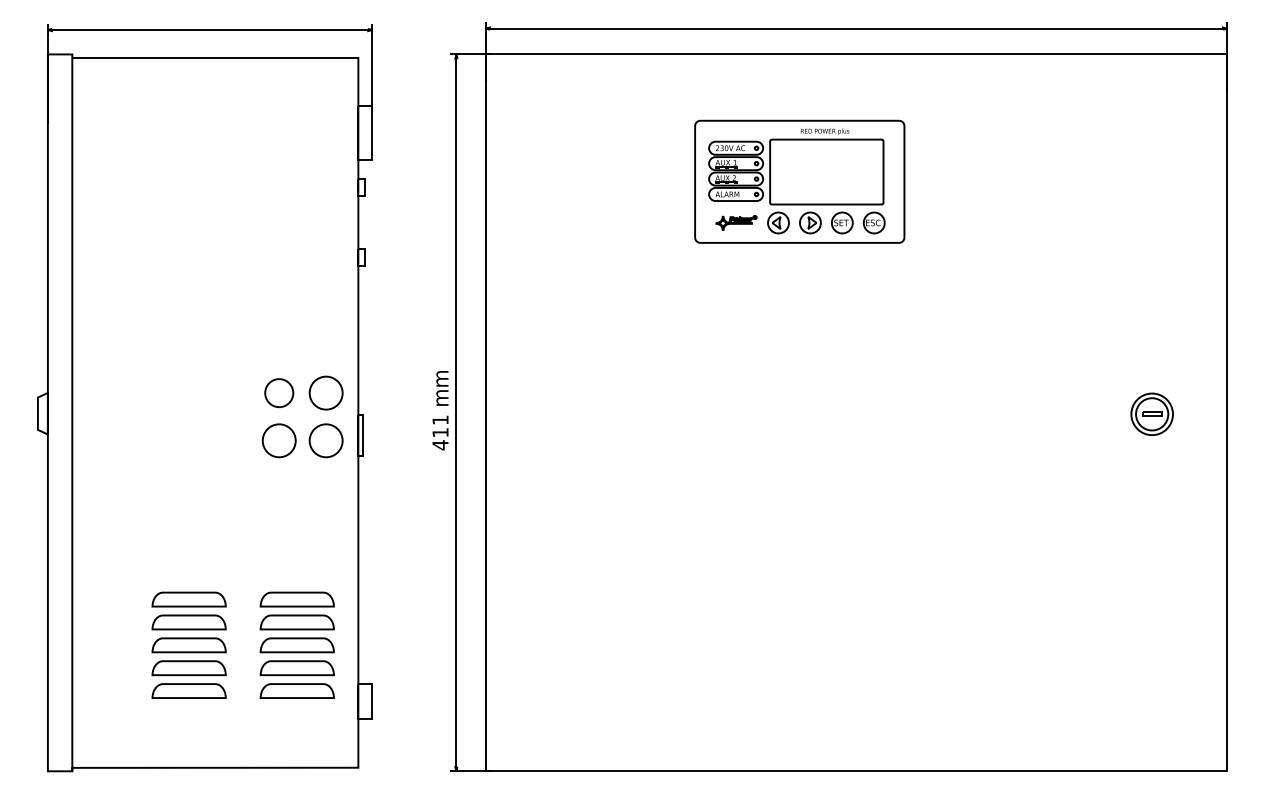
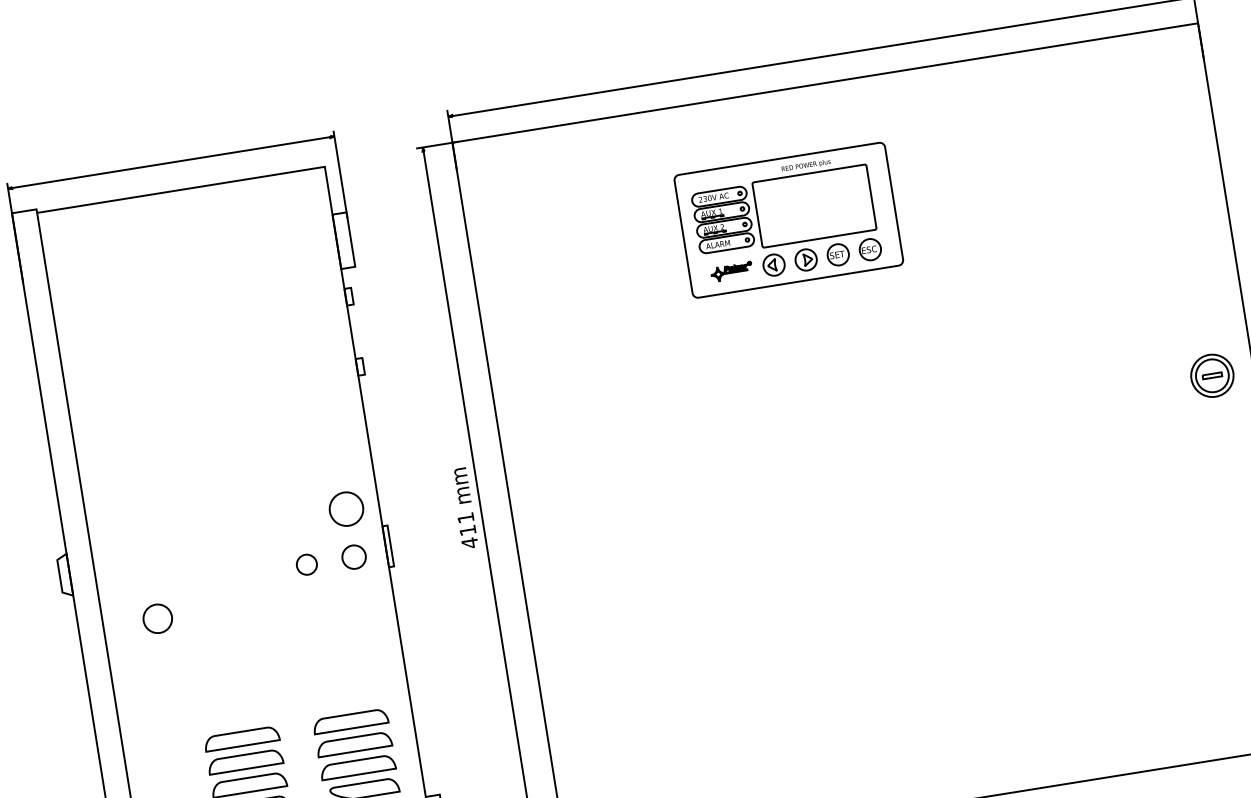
part: (279, 393) -> (158, 619), moved
part: (1151, 413) -> (1211, 375), moved
part: (278, 440) -> (306, 564), size x0.6
part: (325, 440) -> (353, 556), size x0.7

